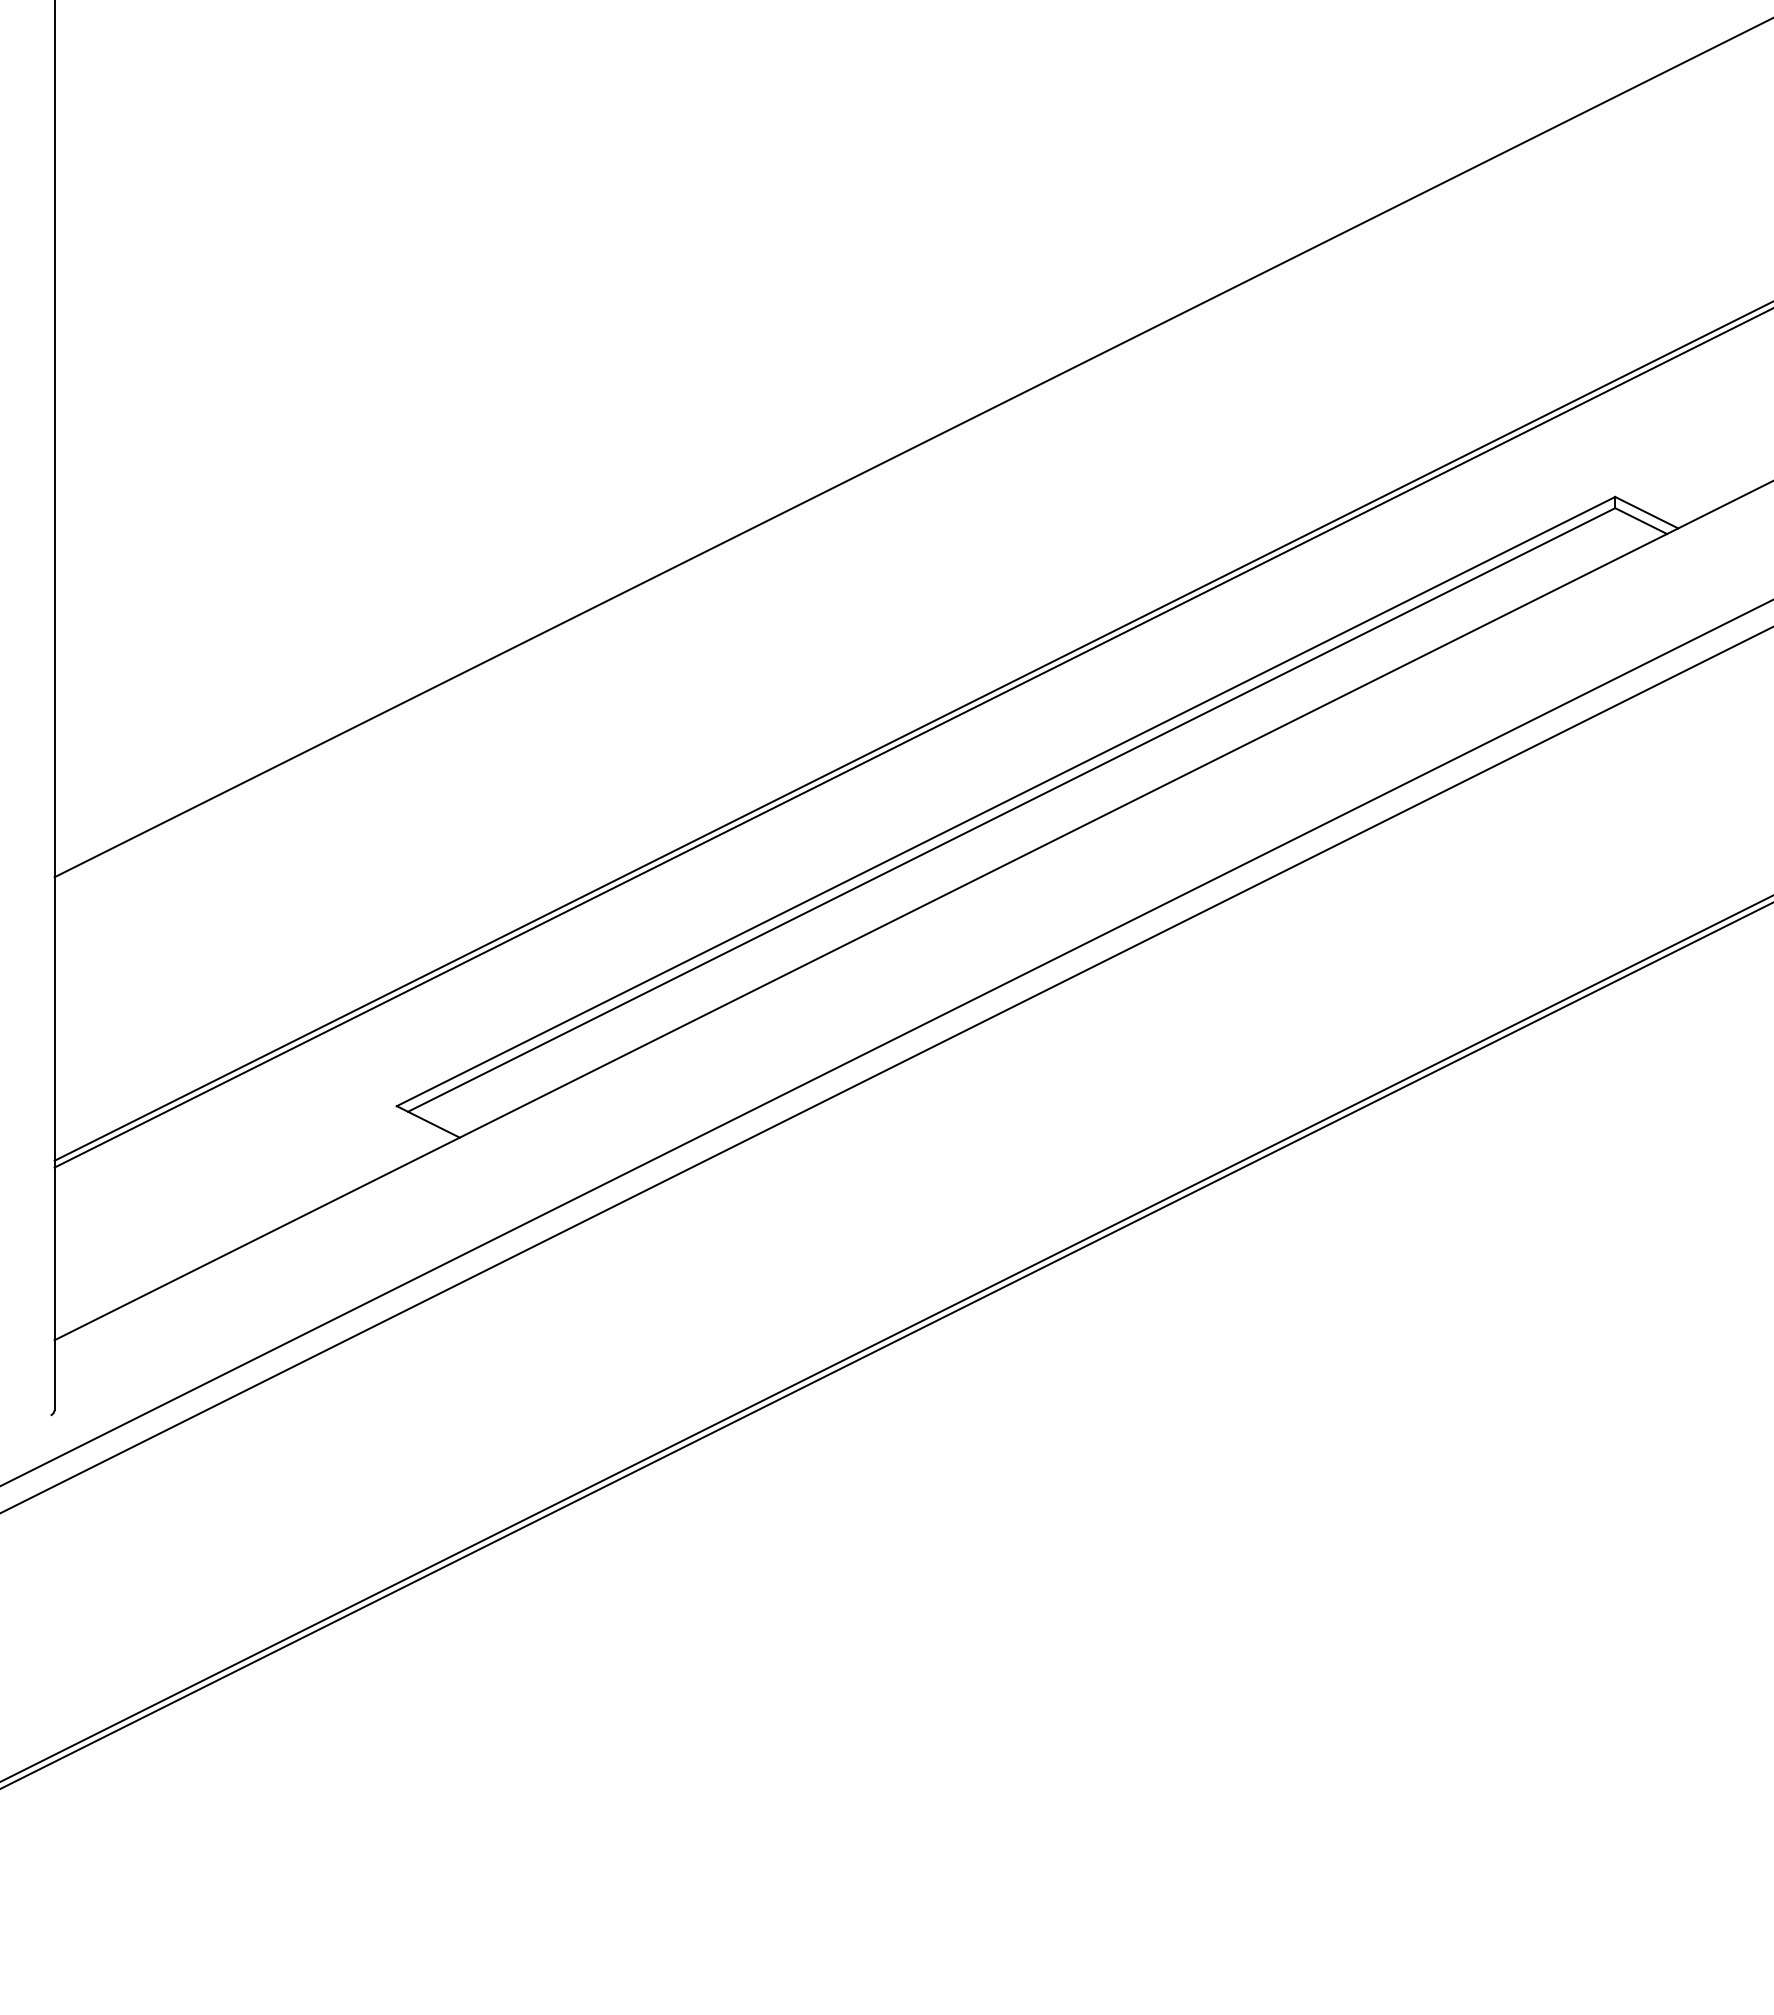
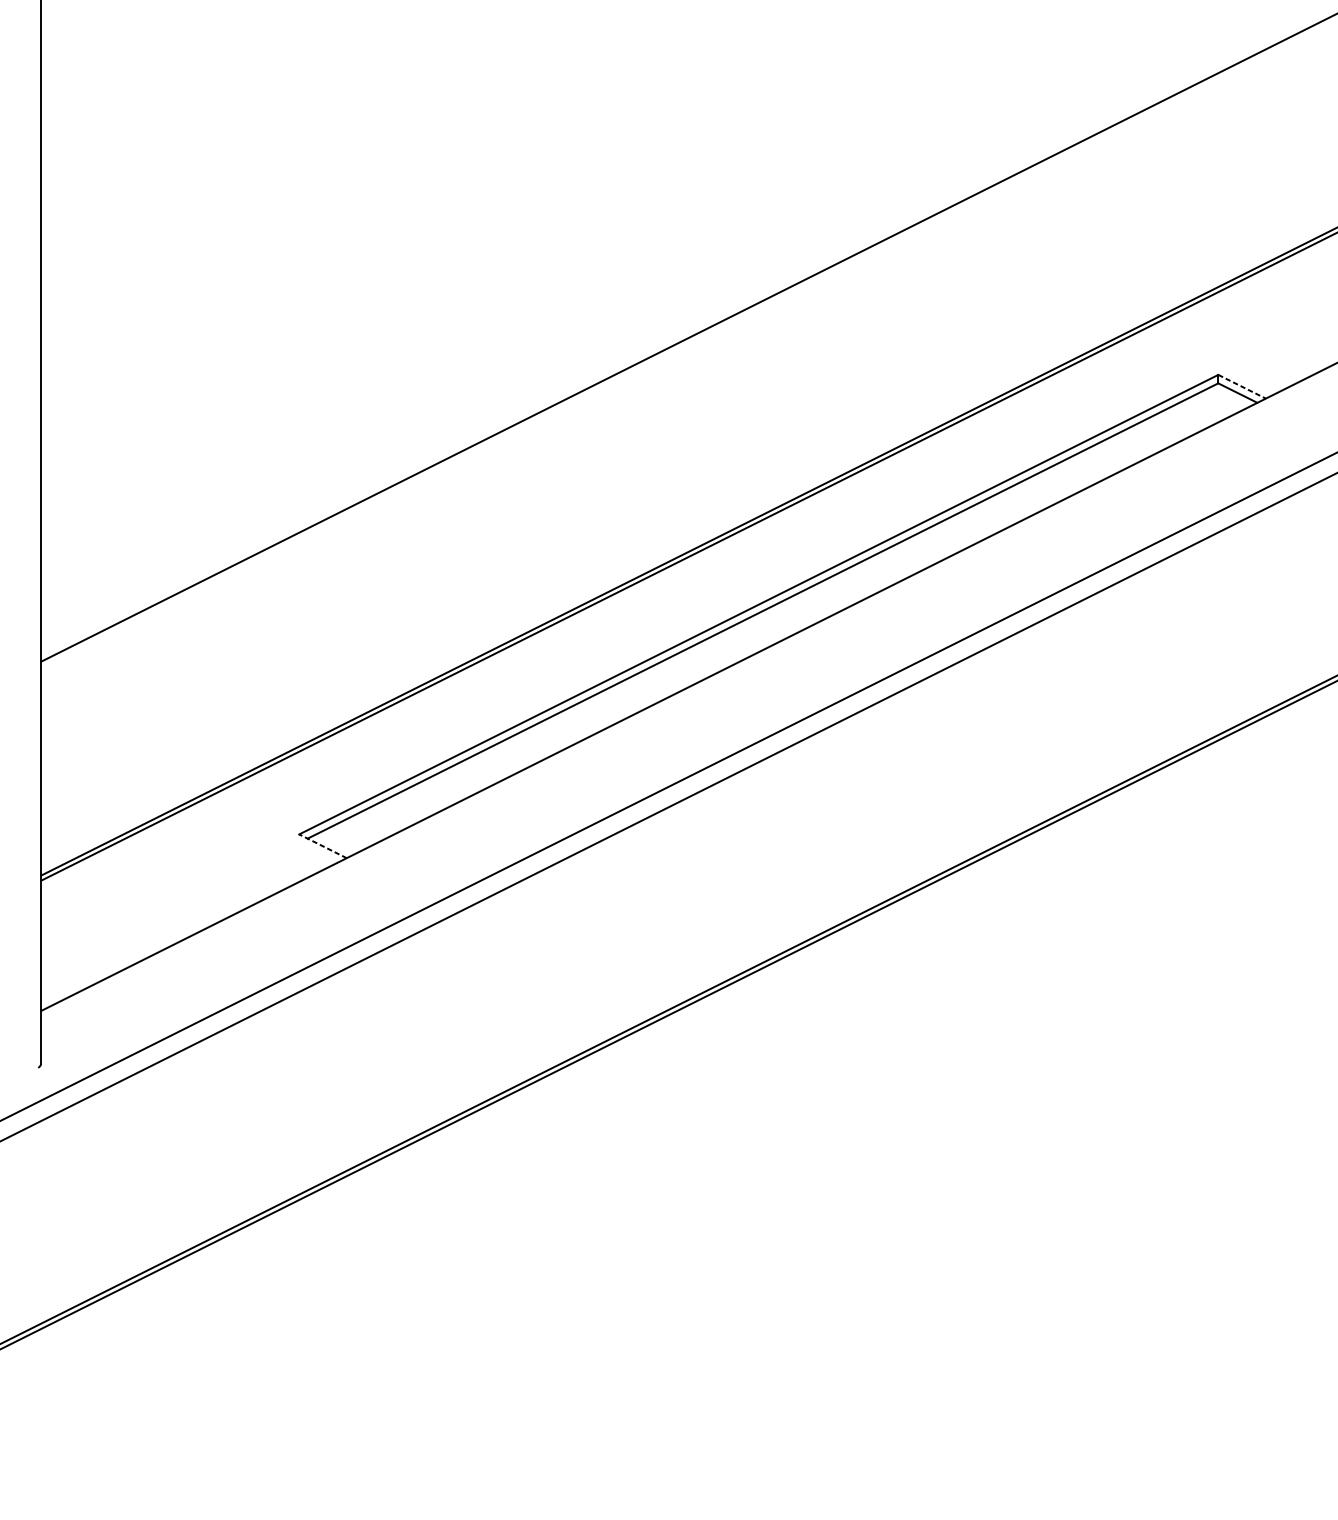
line: (1647, 512) -> (1242, 386), solid -> dashed
line: (427, 1121) -> (322, 845), solid -> dashed

